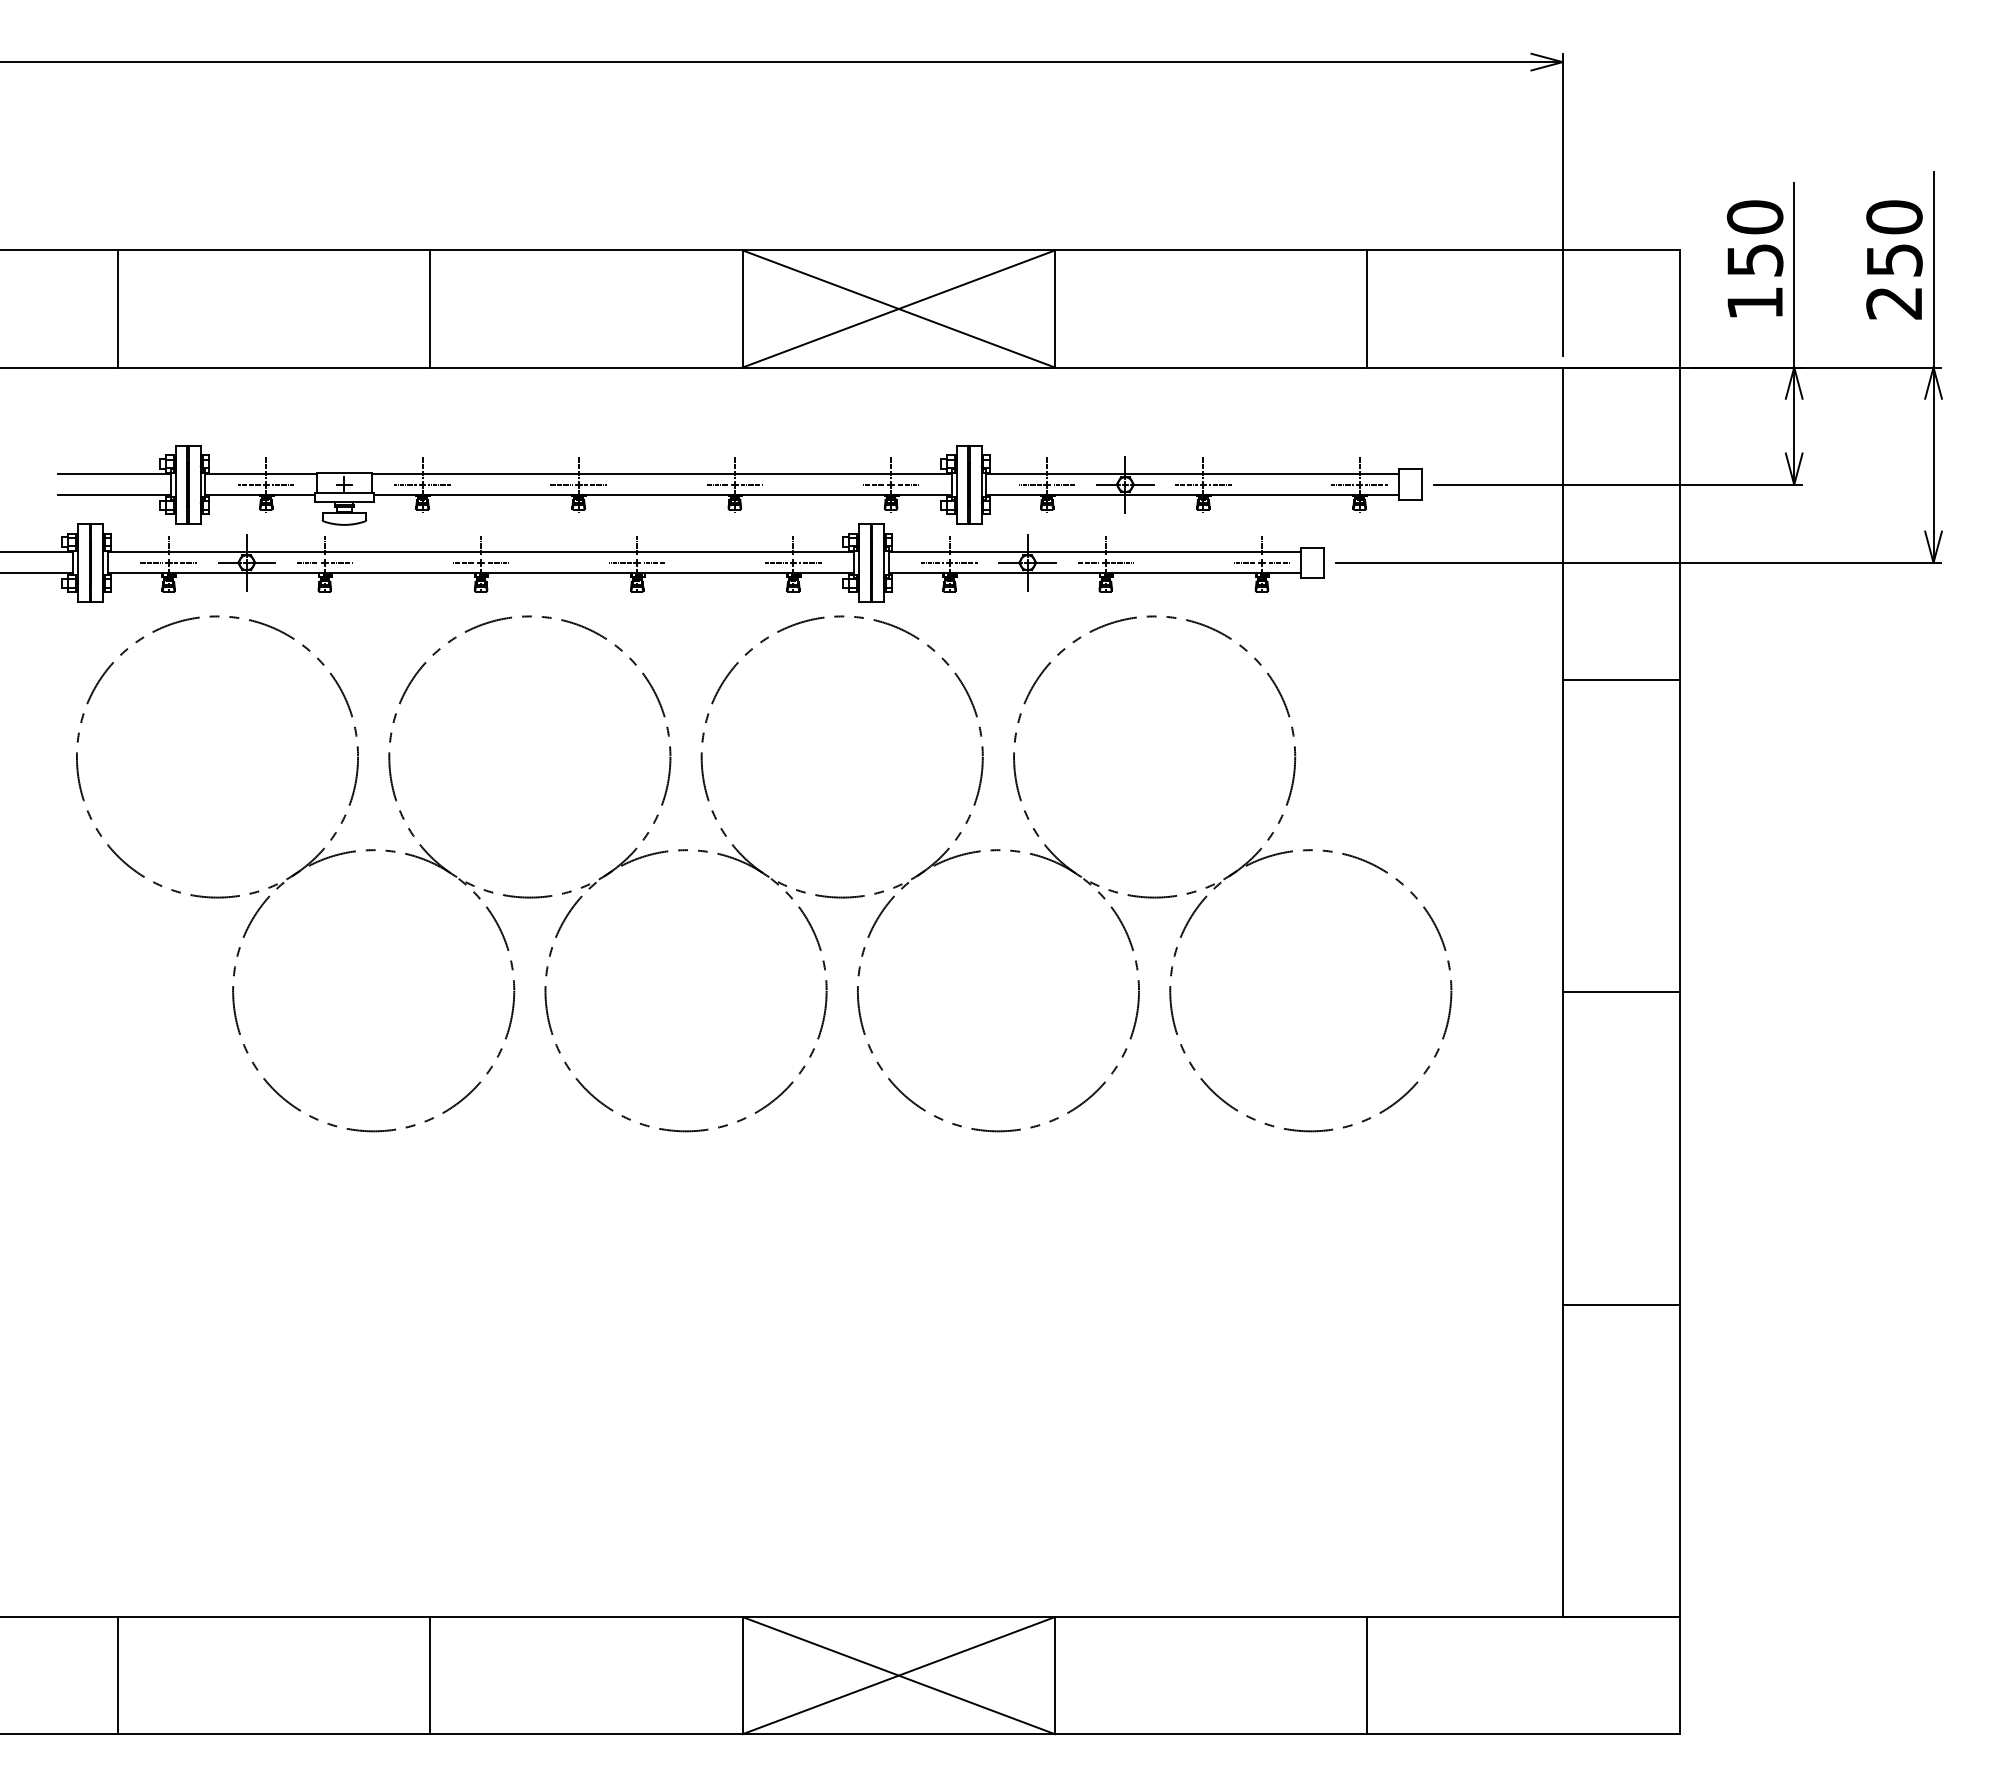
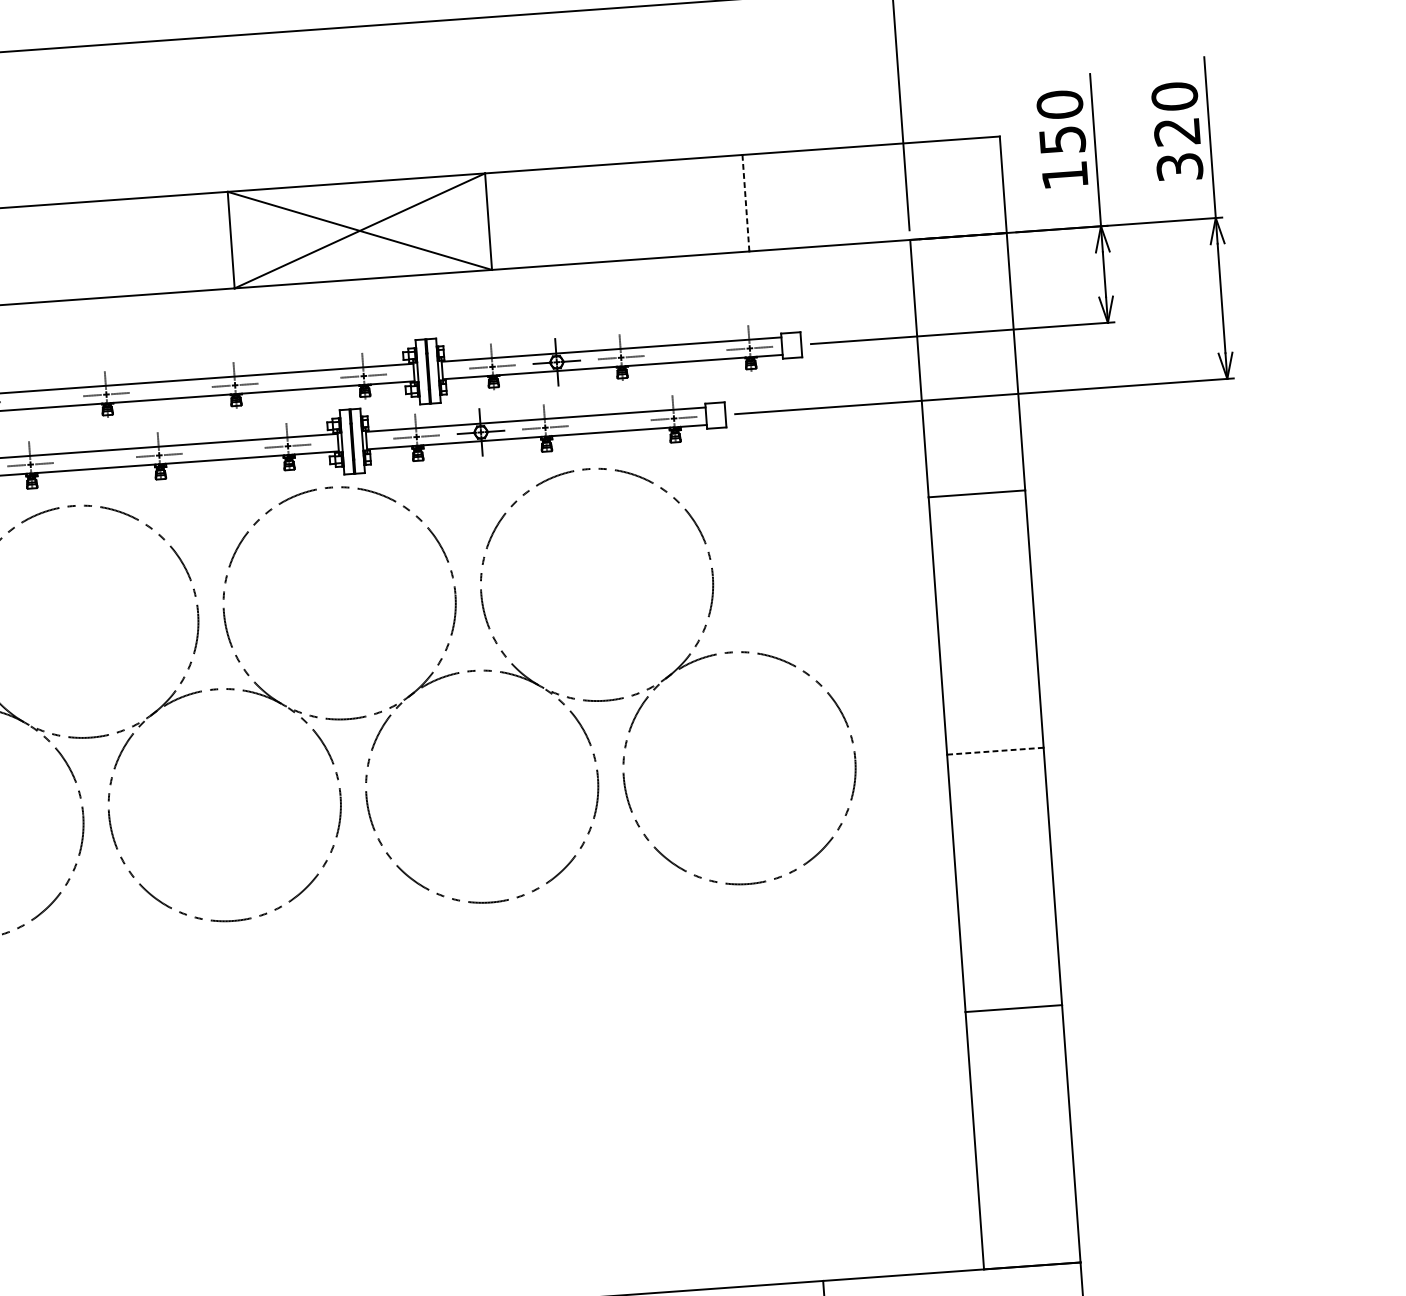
text: (1894, 281) -> (1178, 149), 250 -> 320
line: (1367, 308) -> (745, 202), solid -> dashed
line: (1621, 992) -> (995, 751), solid -> dashed

